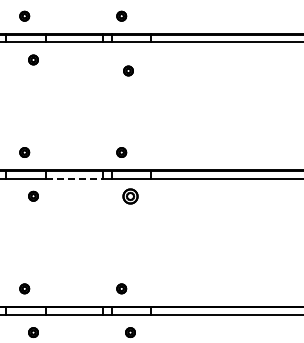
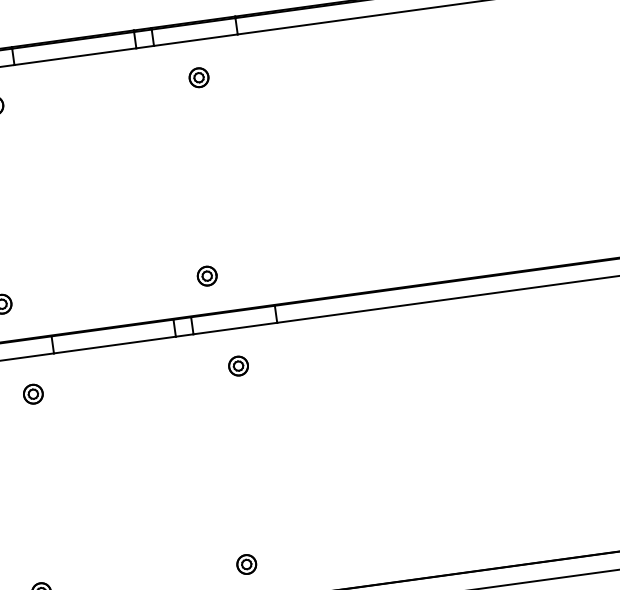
part: (128, 70) -> (198, 76), moved
line: (74, 178) -> (114, 344), dashed -> solid
part: (130, 195) -> (238, 364), size x0.62

